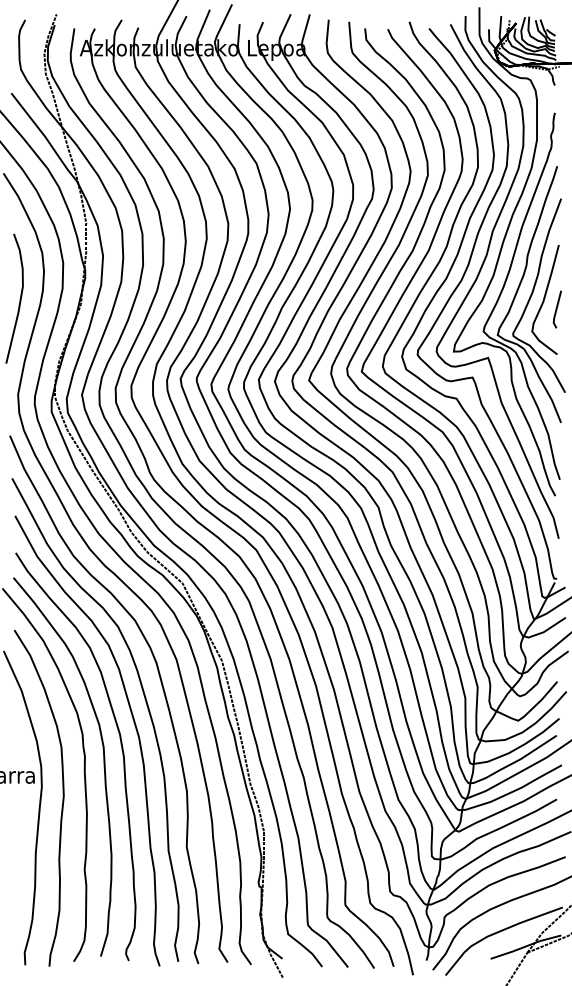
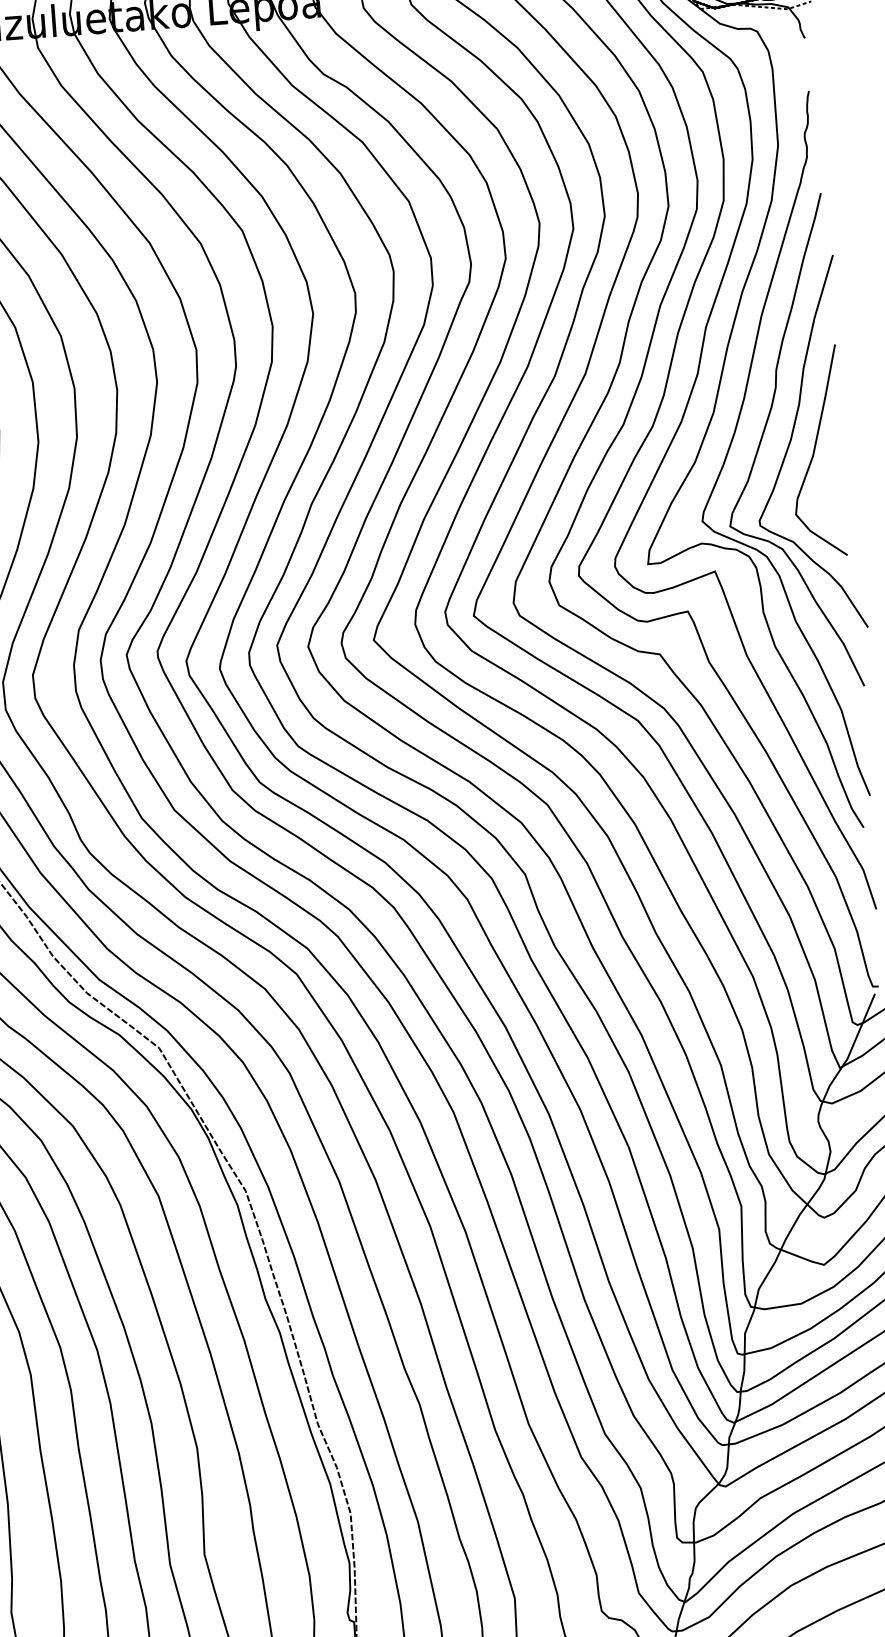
line: (556, 309) -> (839, 468), removed

